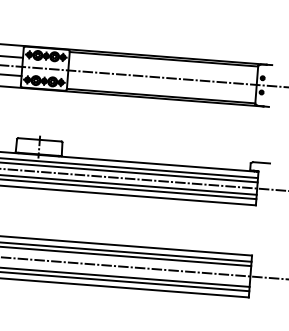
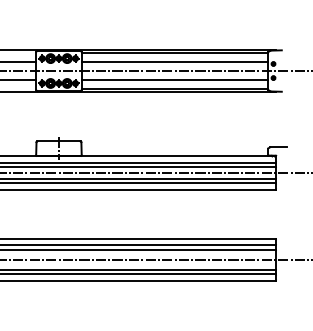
line: (162, 69) -> (174, 62), added
line: (161, 87) -> (174, 80), added

